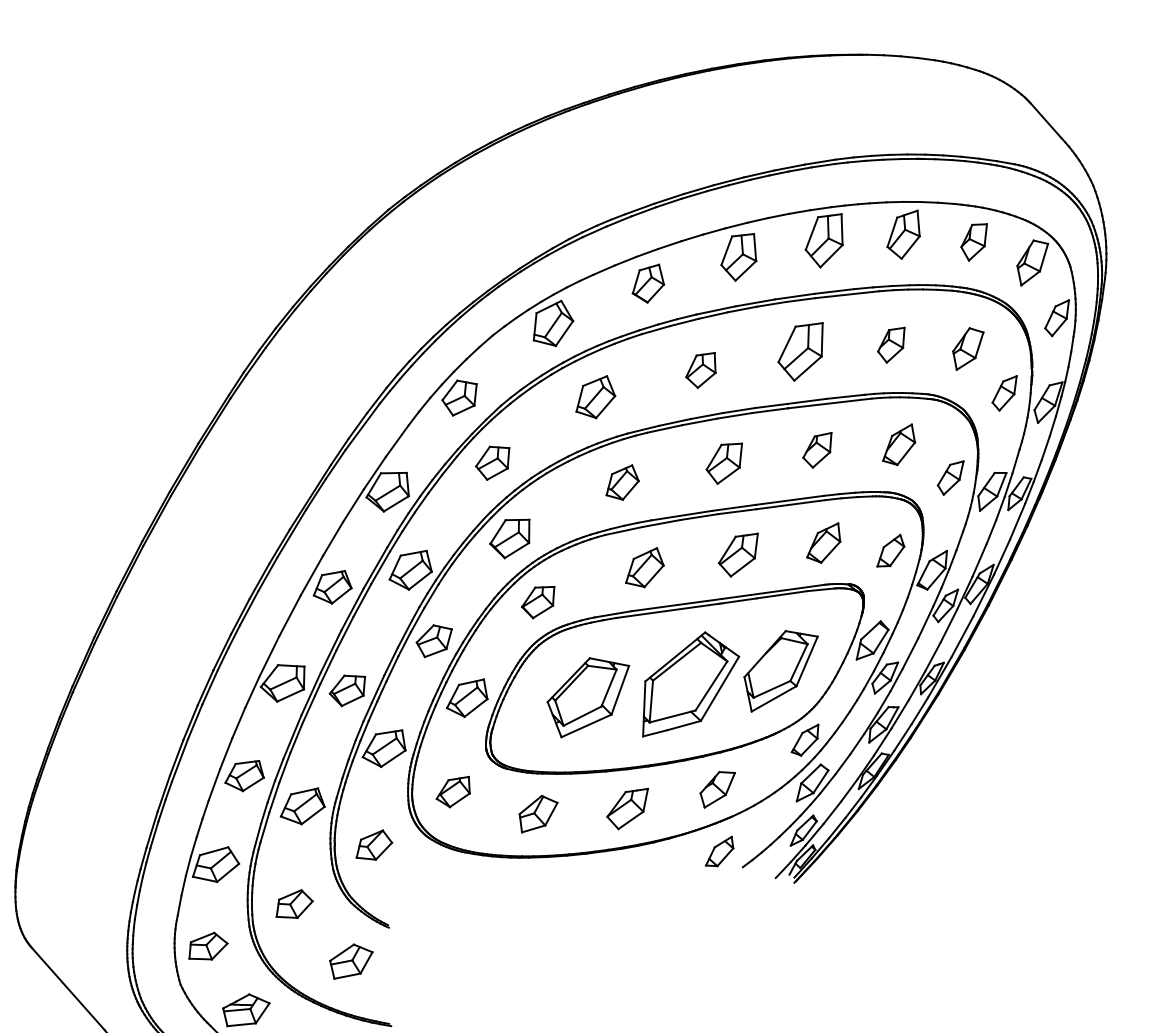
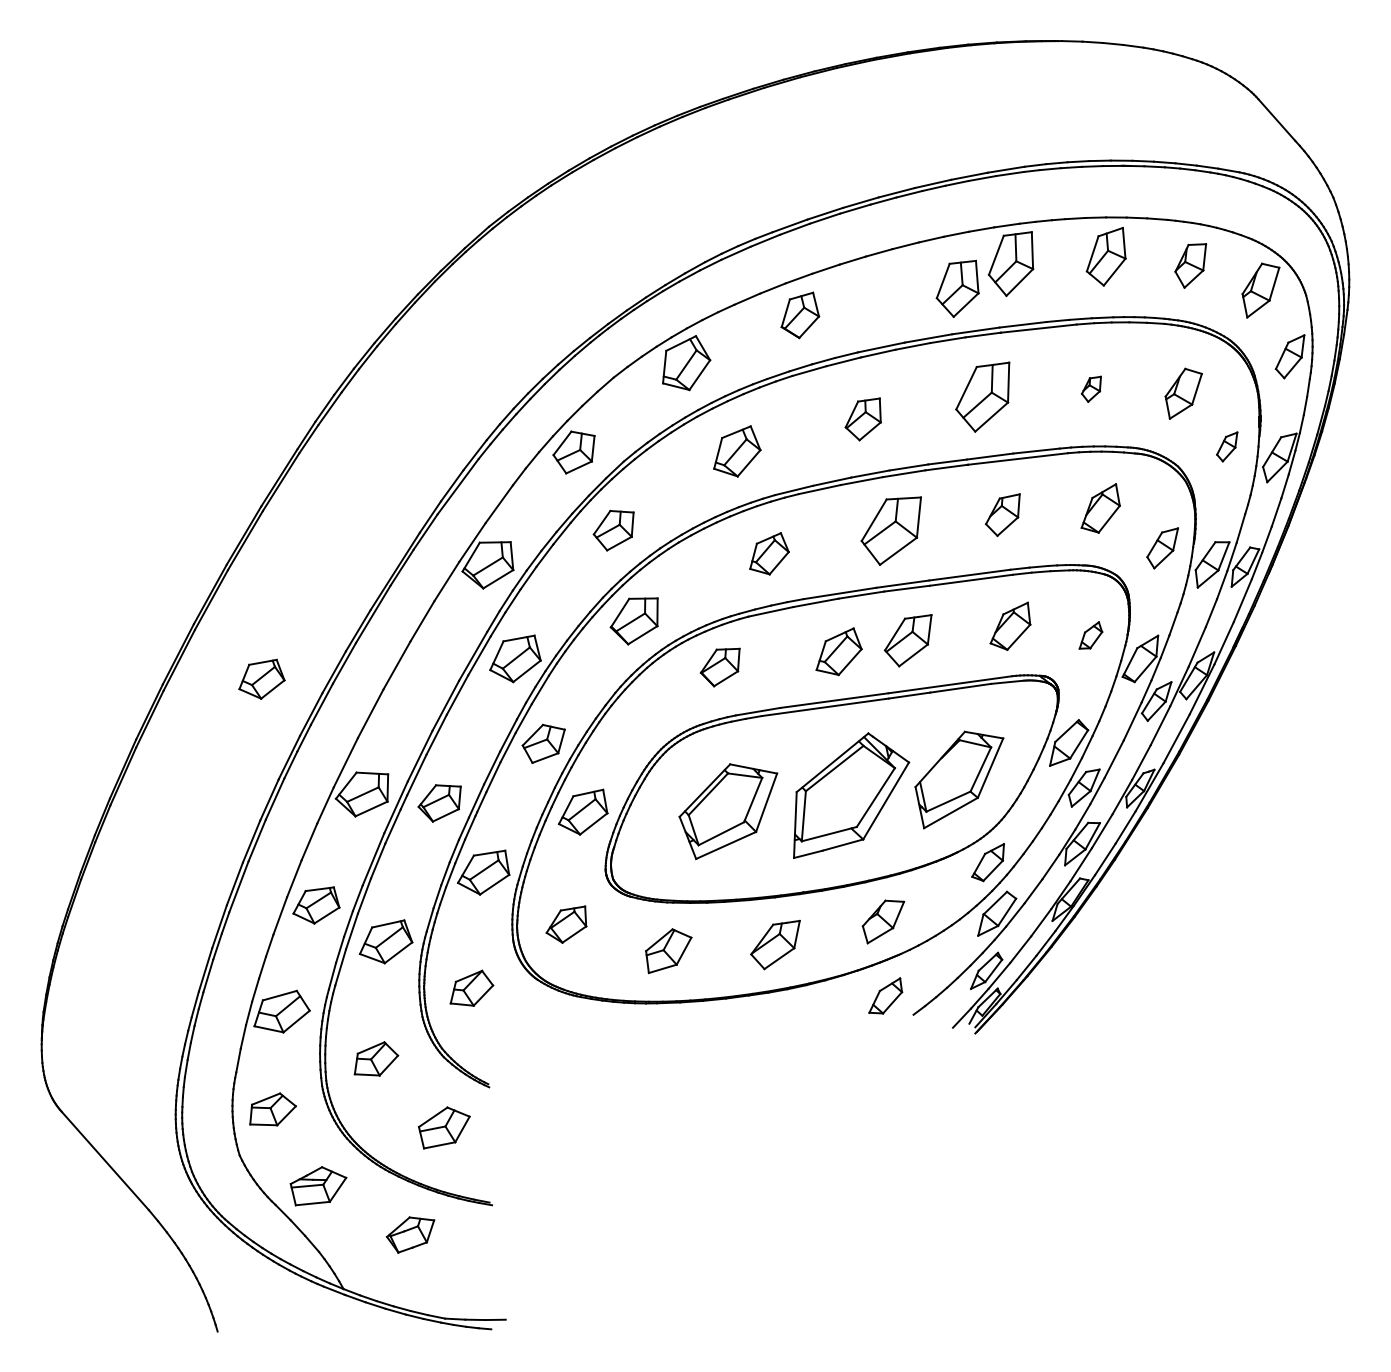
part: (738, 257) -> (957, 288), moved
part: (891, 345) -> (1091, 389), size x0.6
part: (1003, 393) -> (1226, 446), size x0.7
part: (724, 463) -> (891, 531), size x1.4
part: (890, 550) -> (1090, 635), size x0.7
part: (644, 567) -> (838, 651), moved
part: (332, 586) -> (261, 678), moved
part: (537, 602) -> (719, 667), moved

